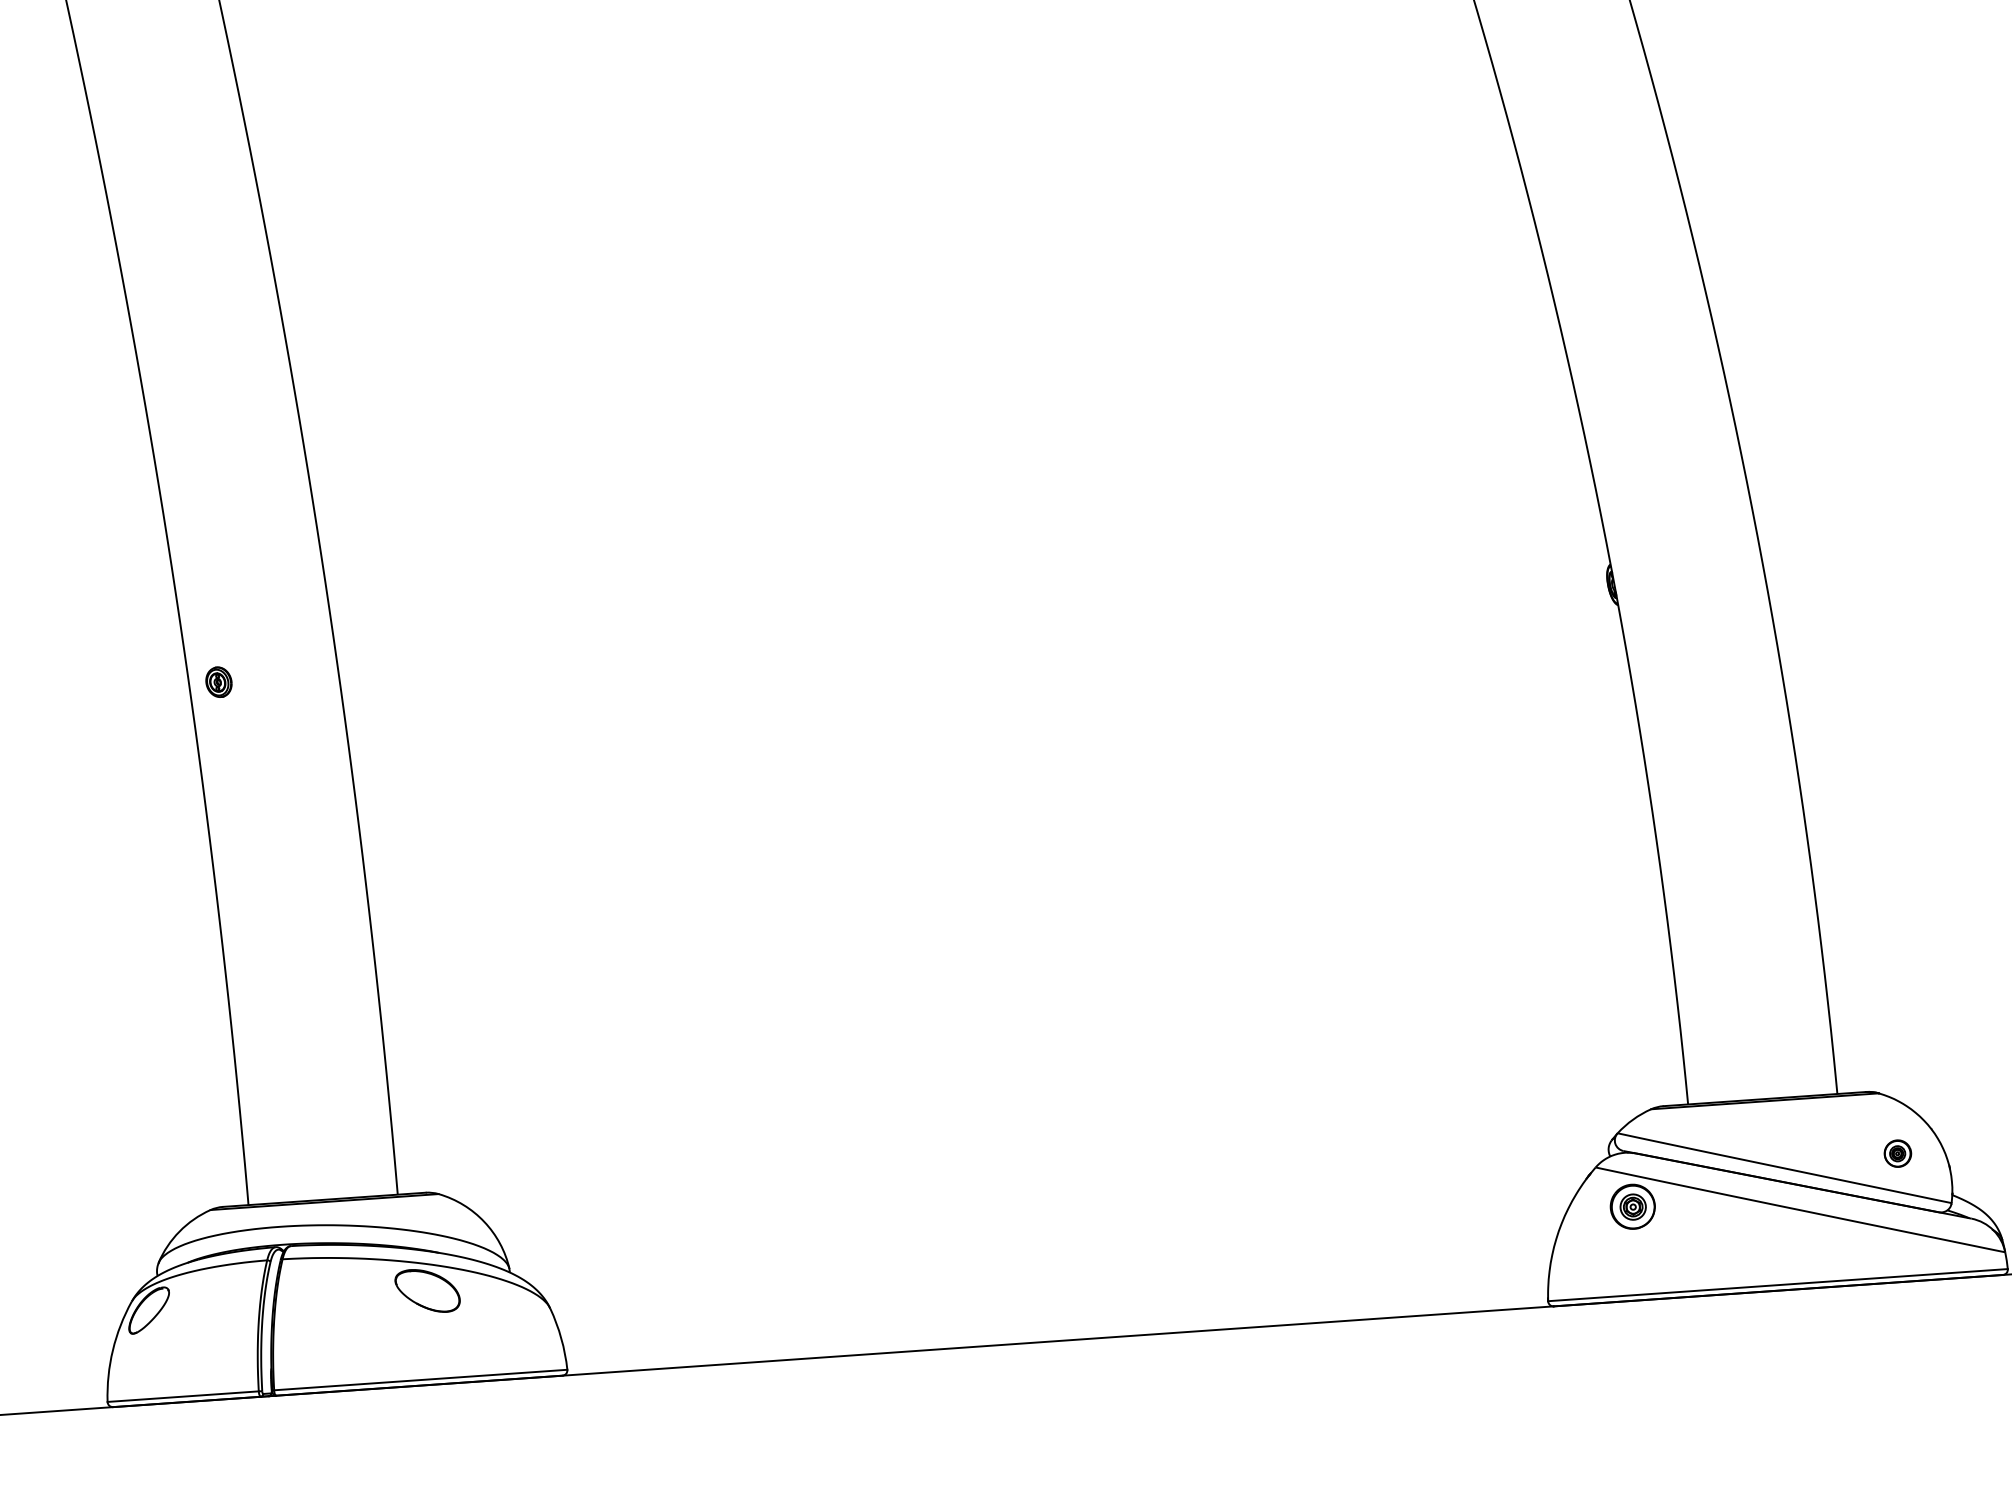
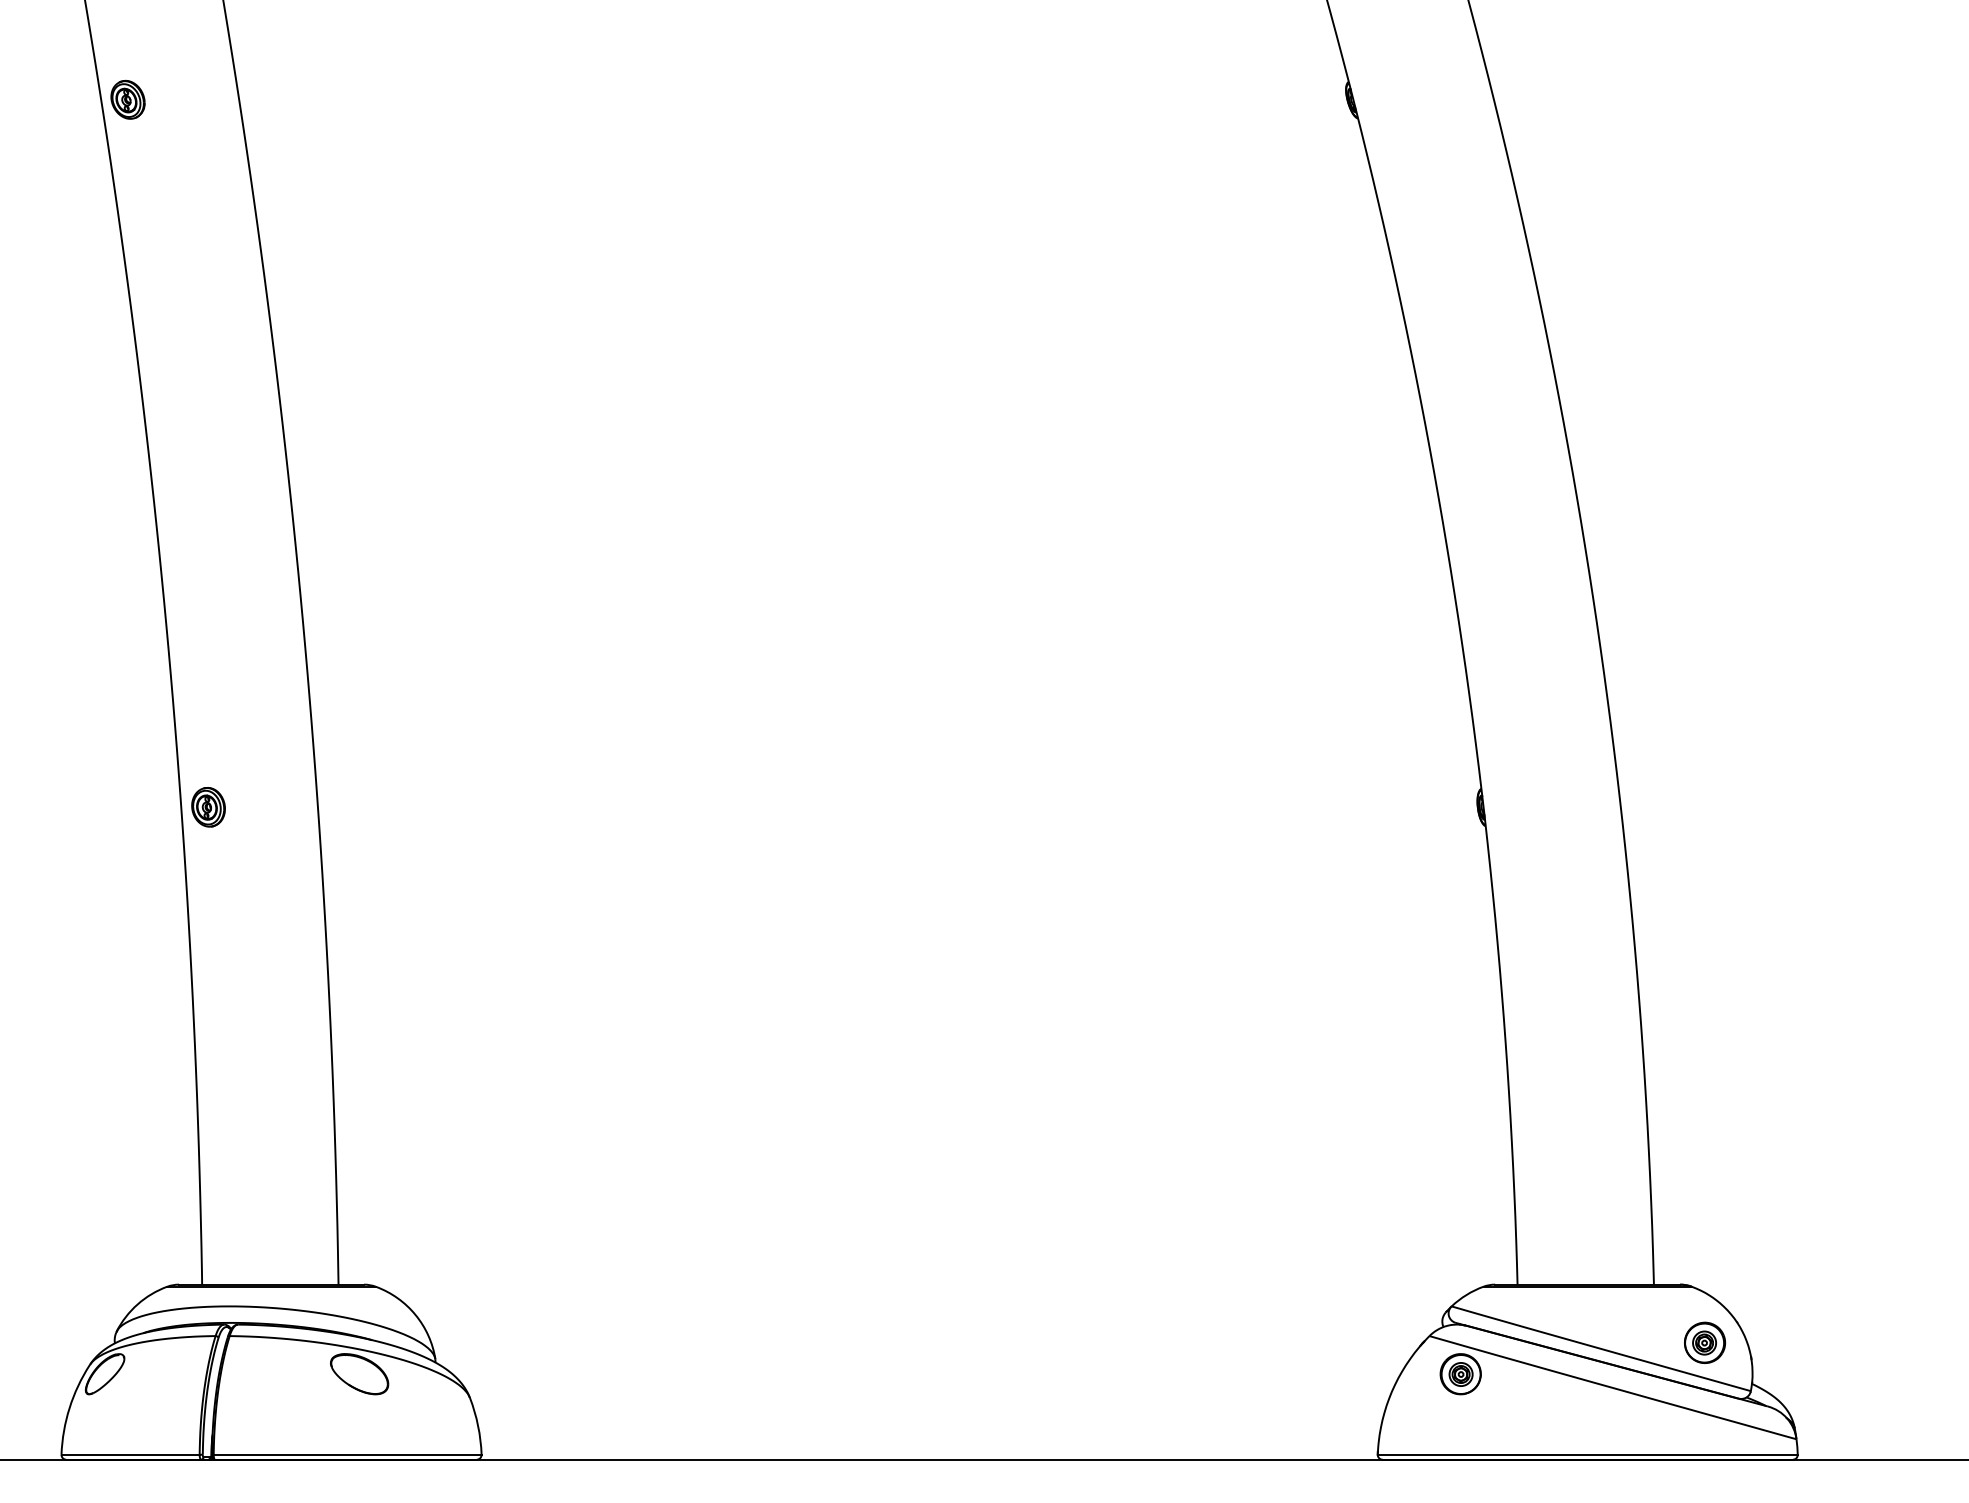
part: (218, 682) -> (208, 807), size x1.43
part: (1898, 1153) -> (1705, 1342), size x1.67

